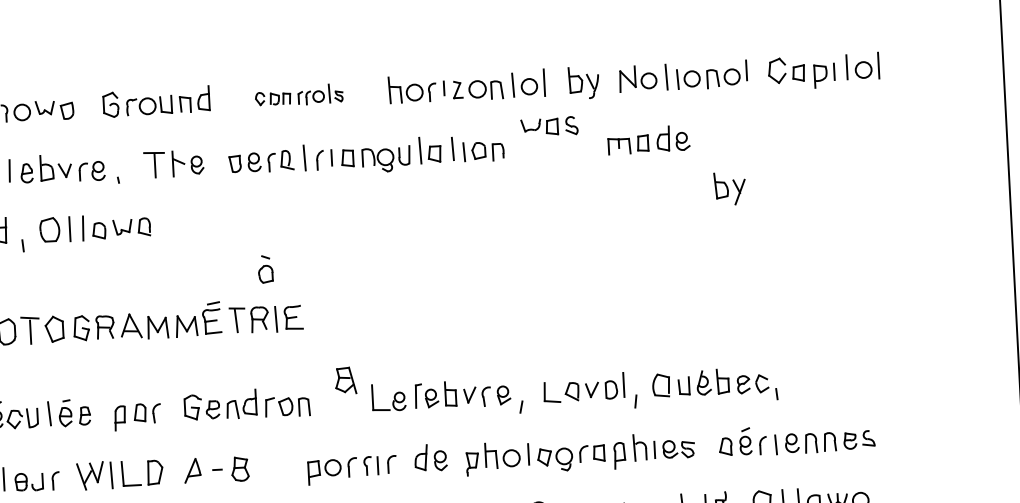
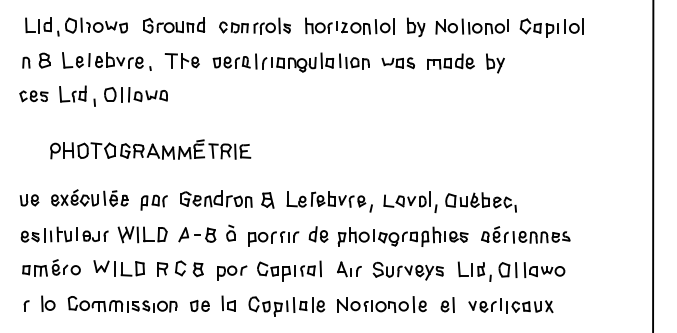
part: (298, 94) -> (254, 25), size x1.43
part: (548, 127) -> (397, 63), moved
part: (730, 188) -> (495, 63), moved
part: (264, 268) -> (230, 232), moved
part: (345, 380) -> (267, 200), moved

